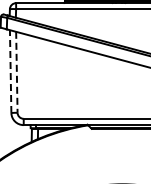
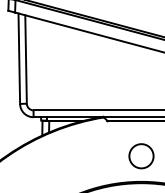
line: (10, 71) -> (19, 58), dashed -> solid
line: (16, 72) -> (25, 59), dashed -> solid
circle: (122, 160) -> (141, 155), added

